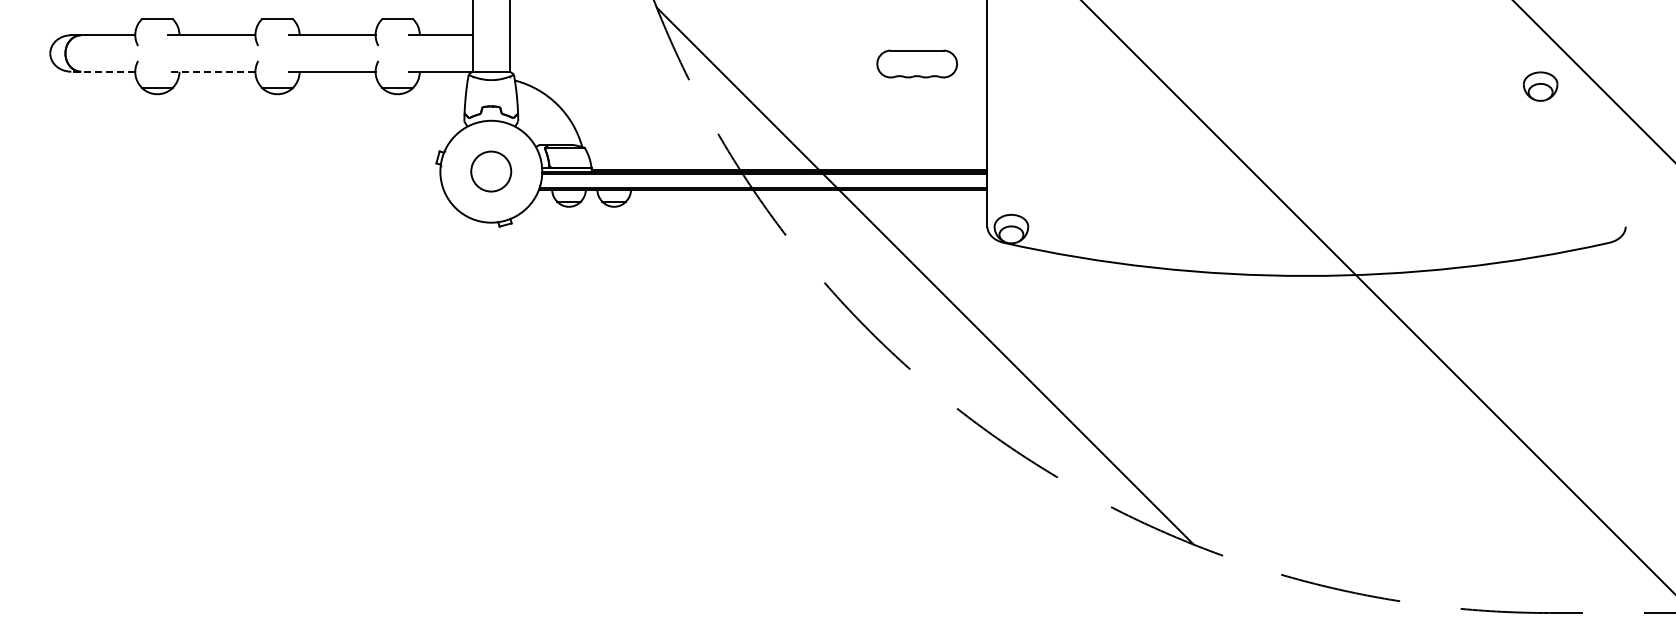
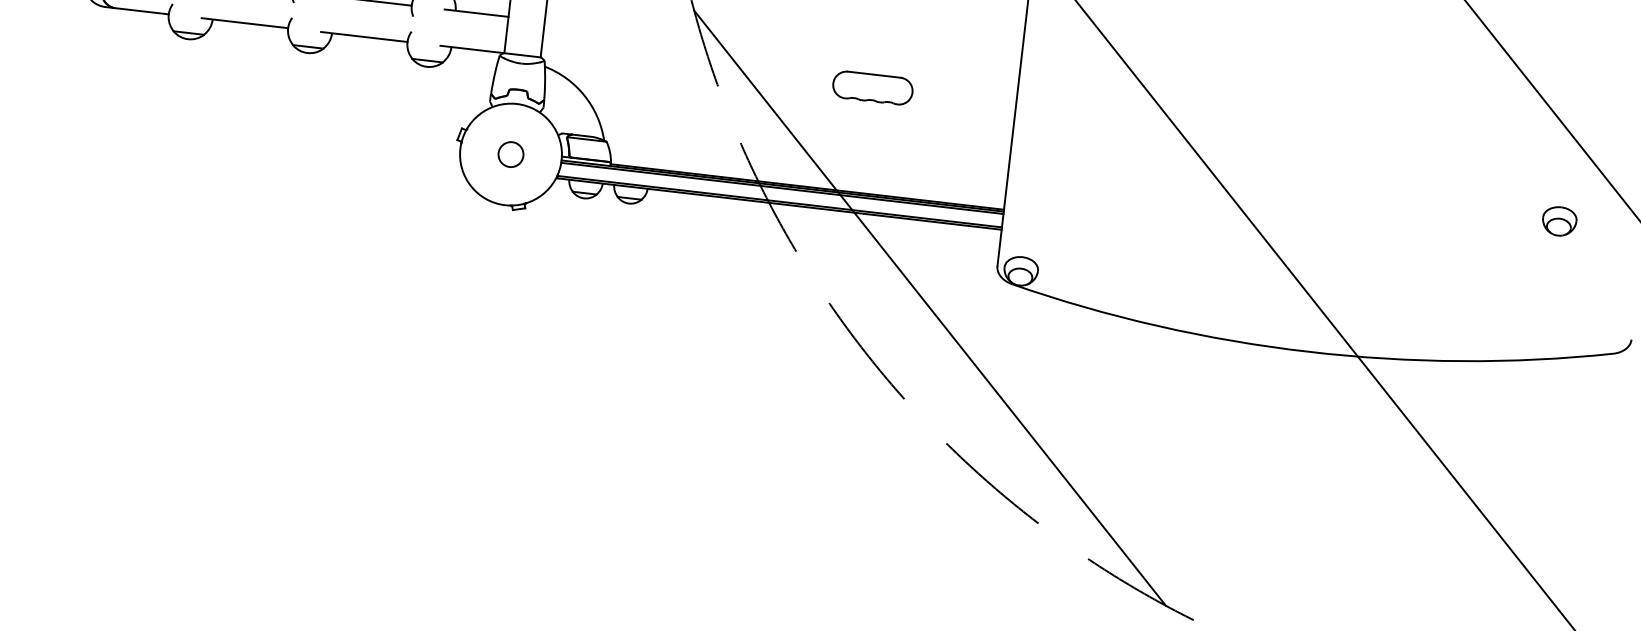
part: (916, 63) -> (872, 87), moved
line: (103, 71) -> (137, 10), dashed -> solid
line: (211, 71) -> (244, 22), dashed -> solid
part: (1540, 86) -> (1559, 221), moved
circle: (491, 171) -> (511, 154), size x0.62

